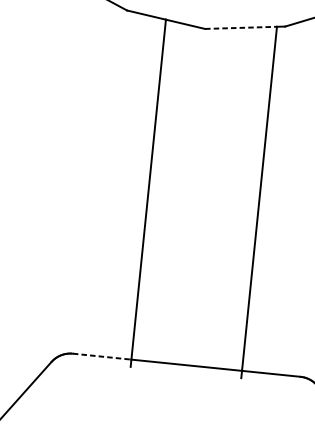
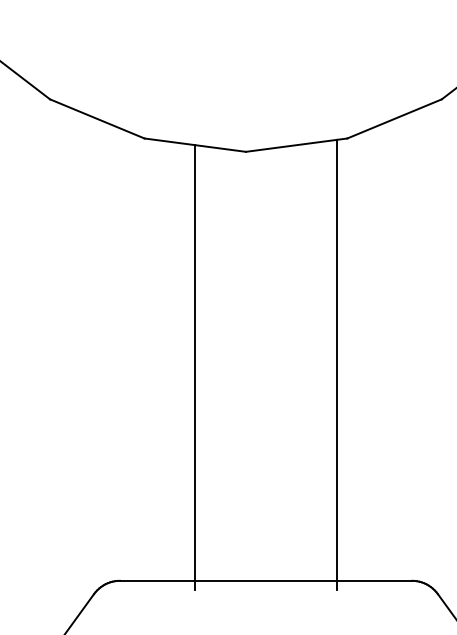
line: (241, 27) -> (291, 145), dashed -> solid
line: (102, 356) -> (157, 580), dashed -> solid

